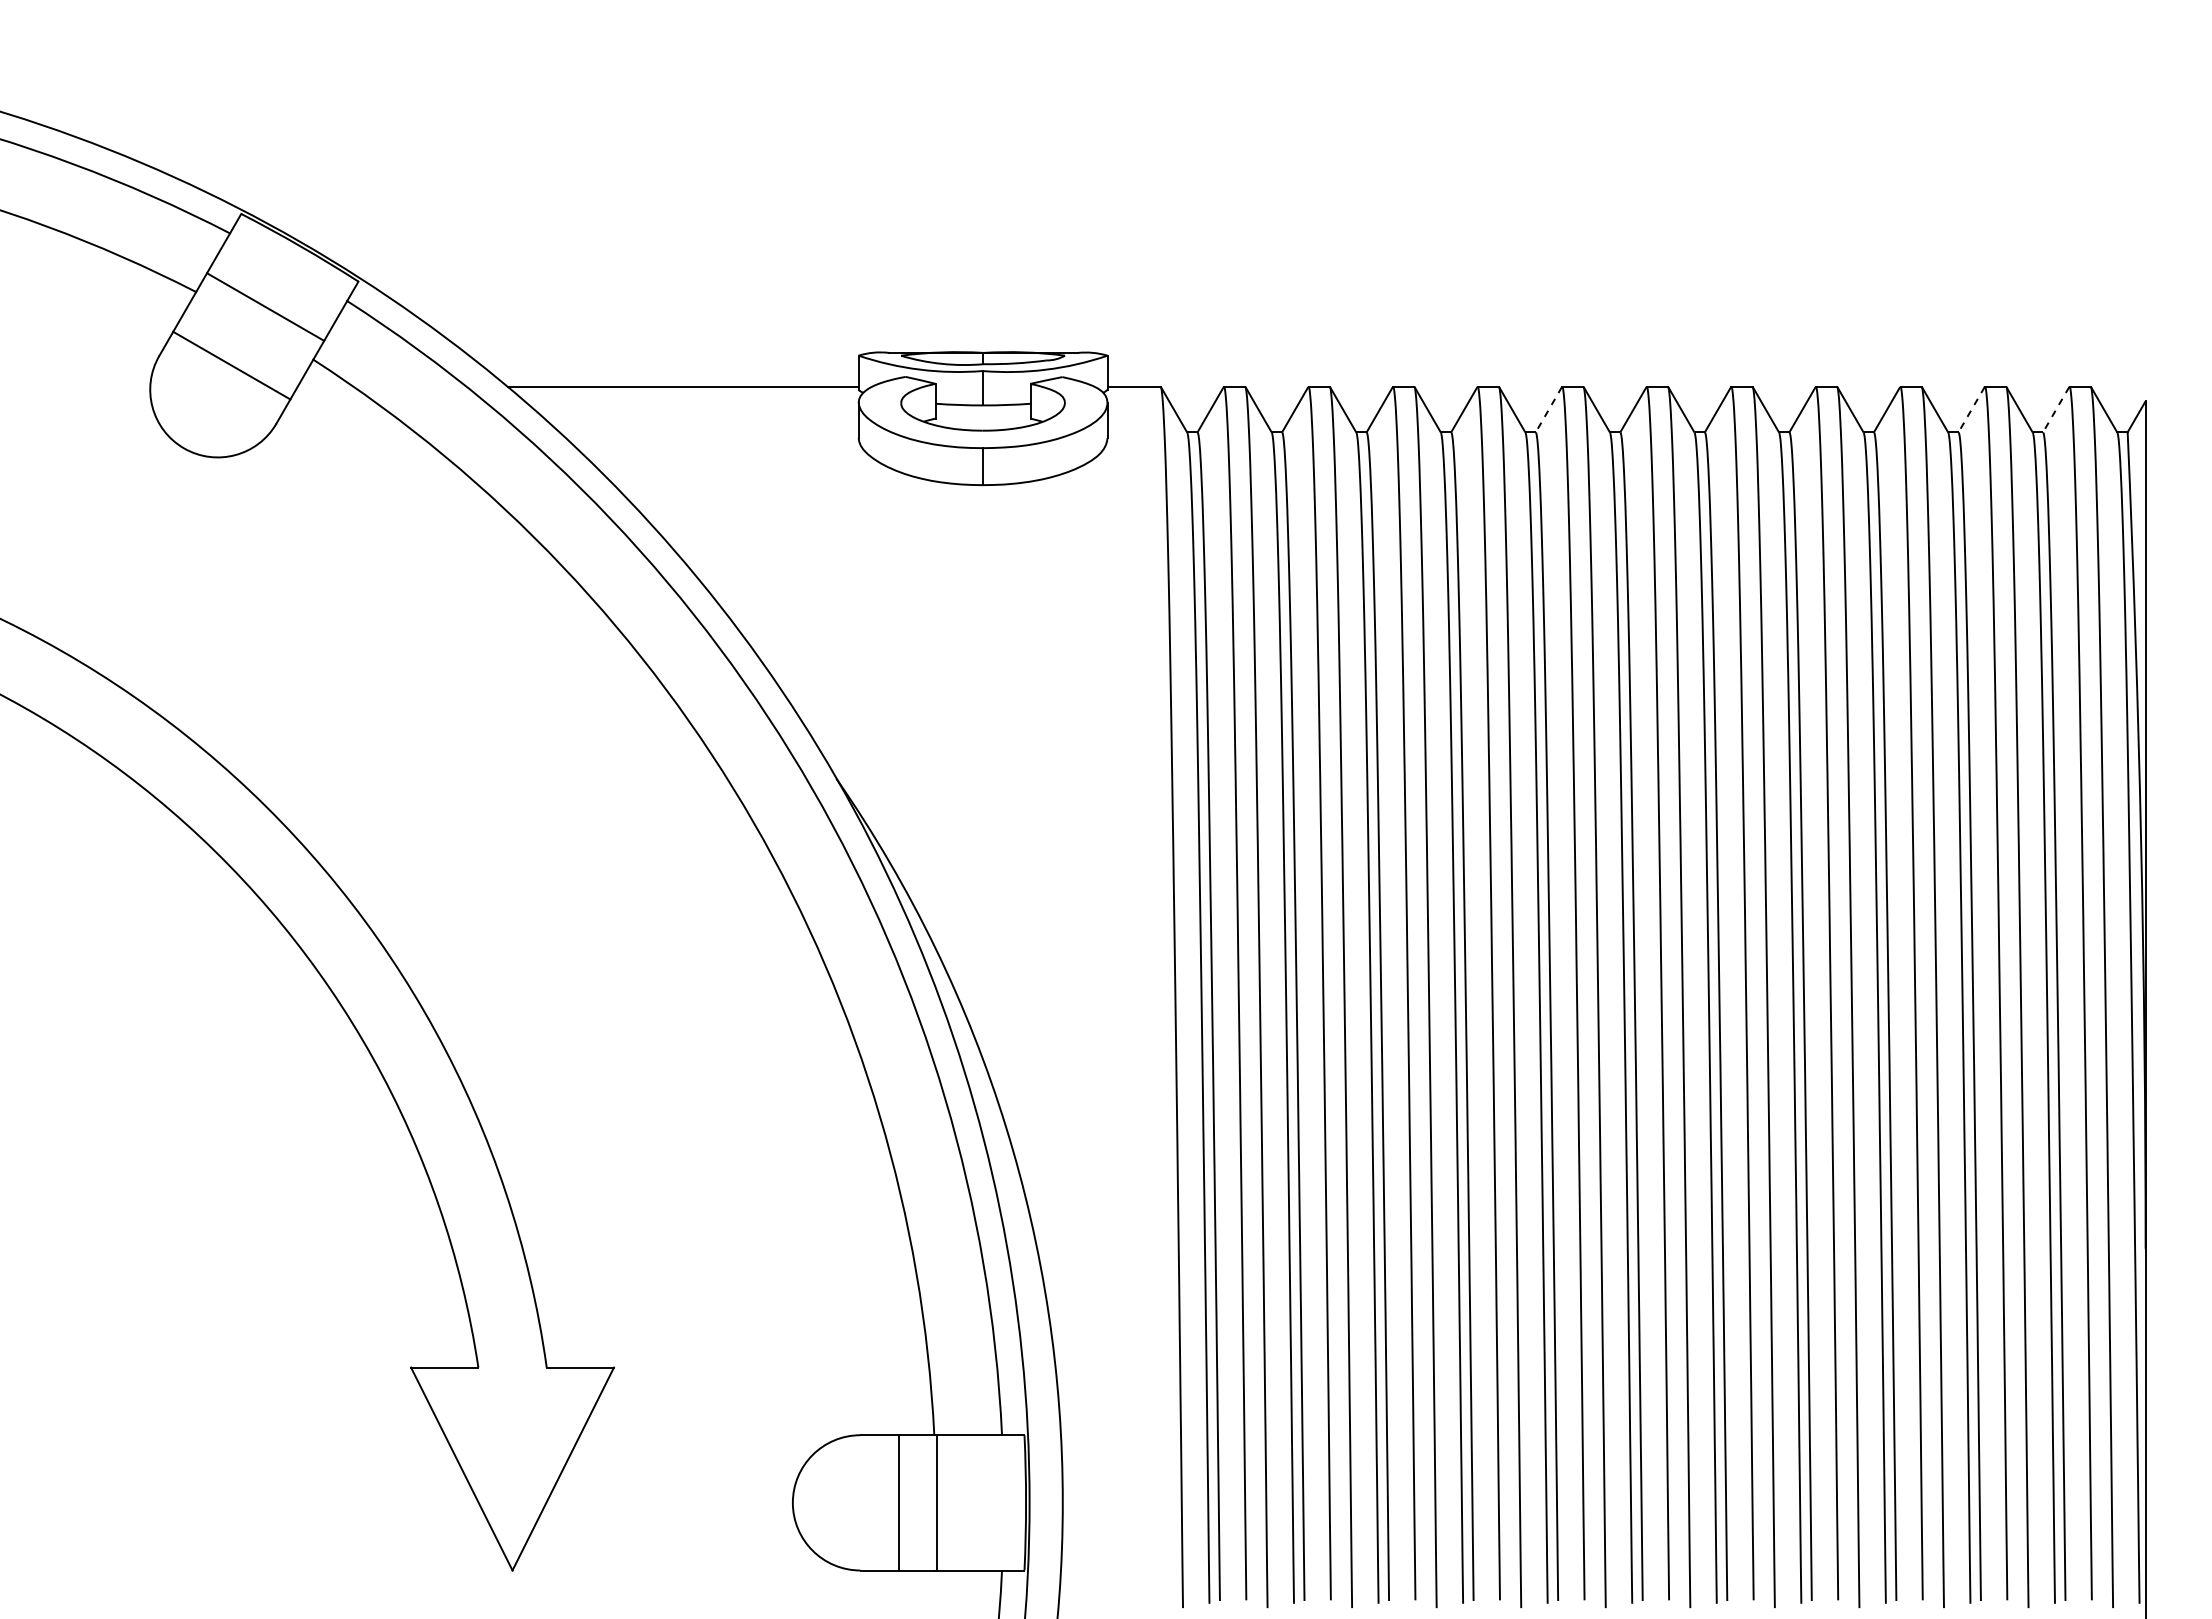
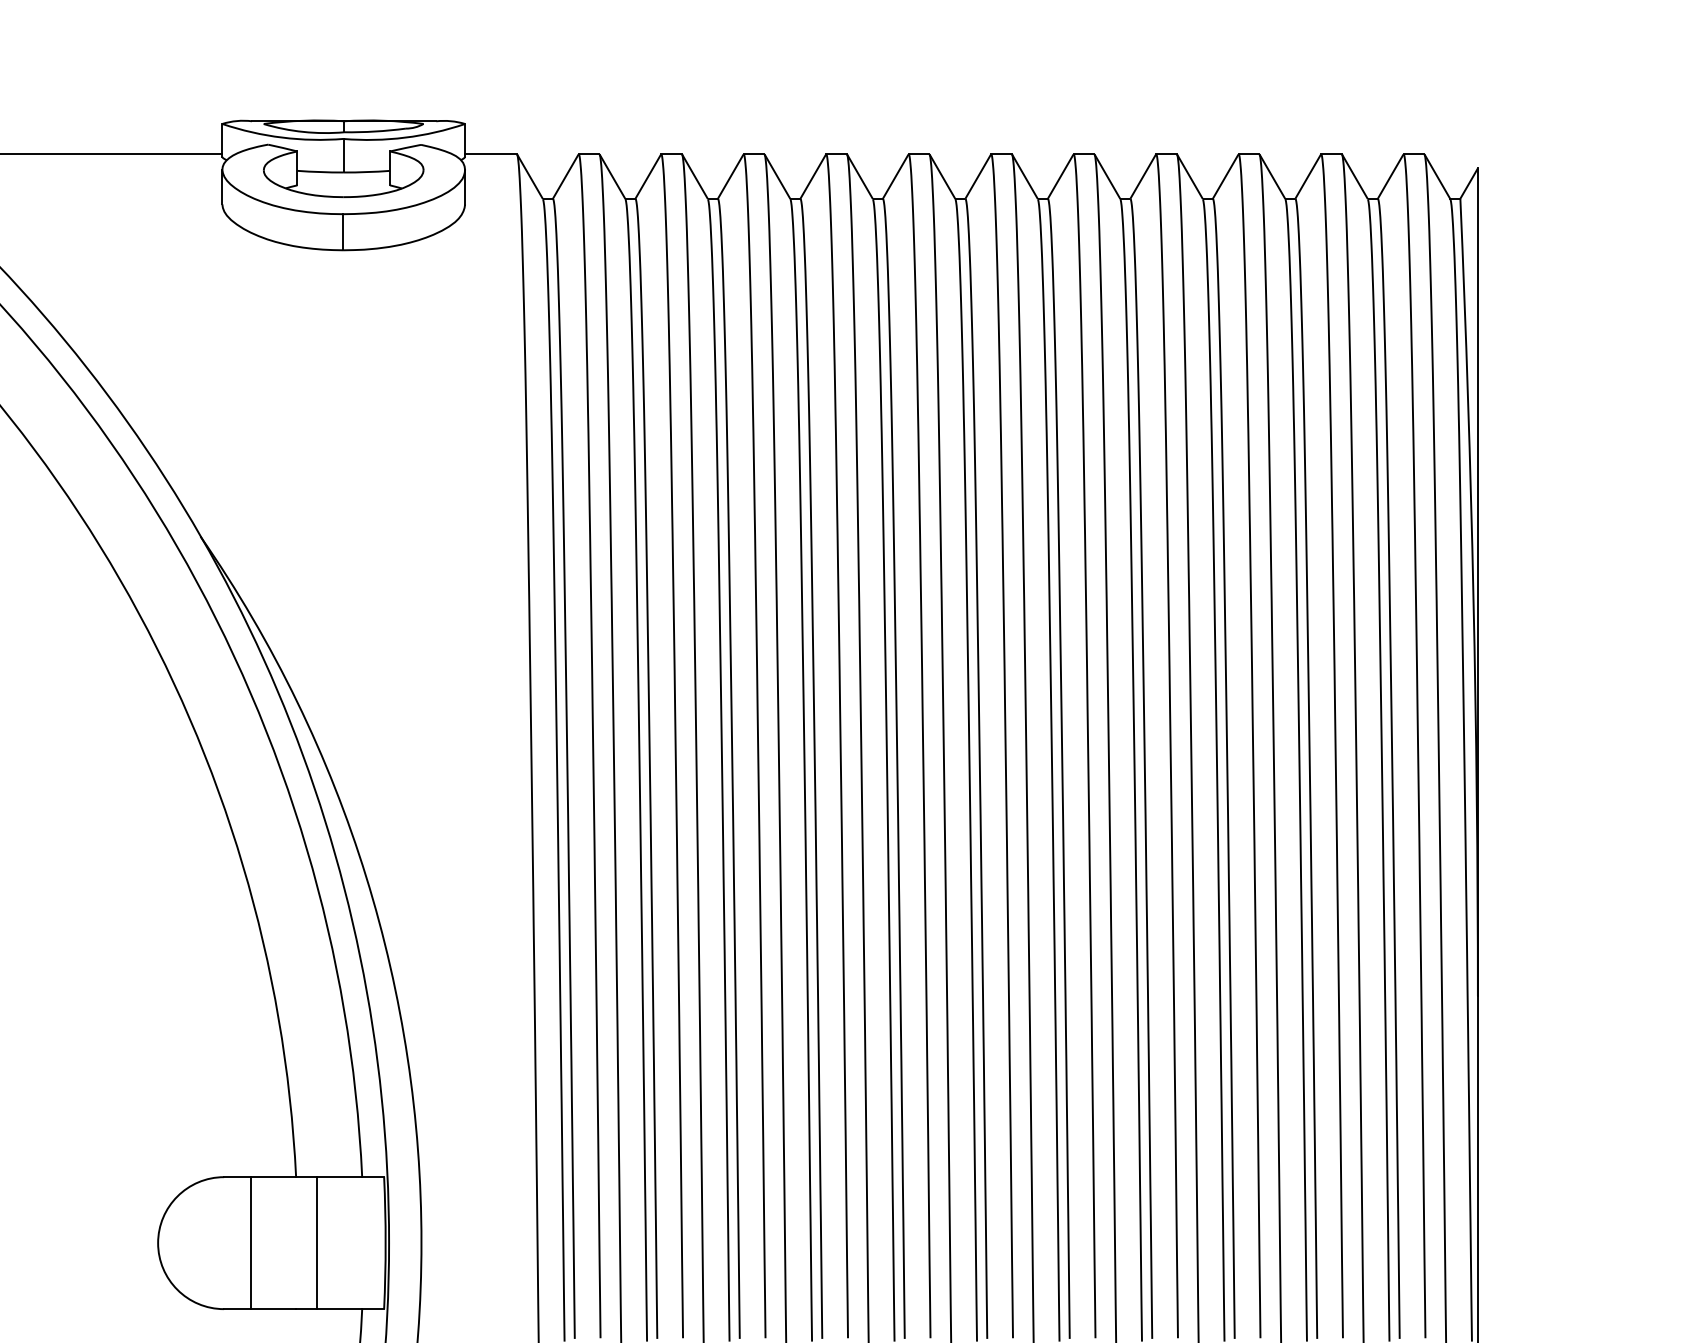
line: (1548, 409) -> (895, 176), dashed -> solid
line: (1971, 409) -> (1308, 176), dashed -> solid
line: (2056, 409) -> (1390, 176), dashed -> solid
line: (899, 1502) -> (317, 1242), moved
line: (937, 1502) -> (251, 1242), moved

